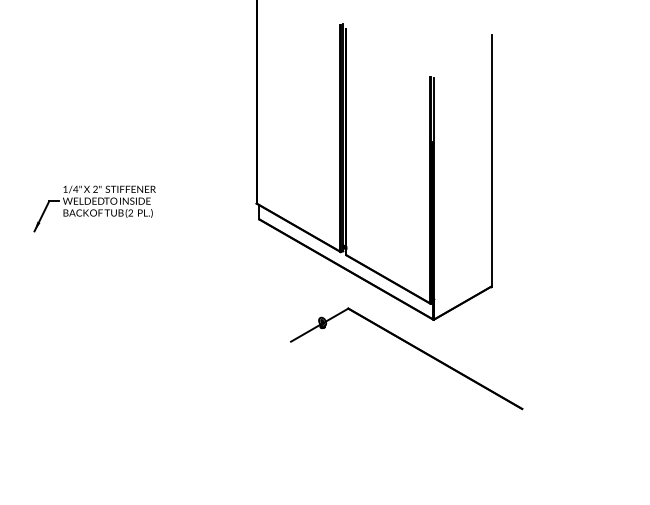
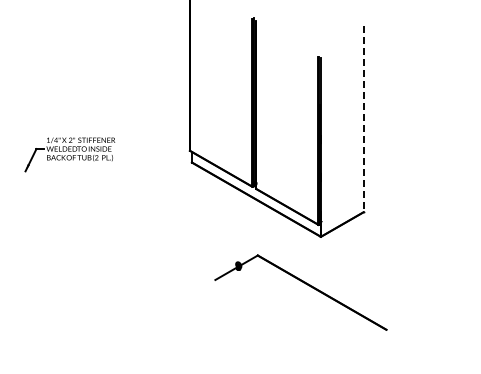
line: (491, 161) -> (363, 119), solid -> dashed
part: (412, 347) -> (305, 284), moved

